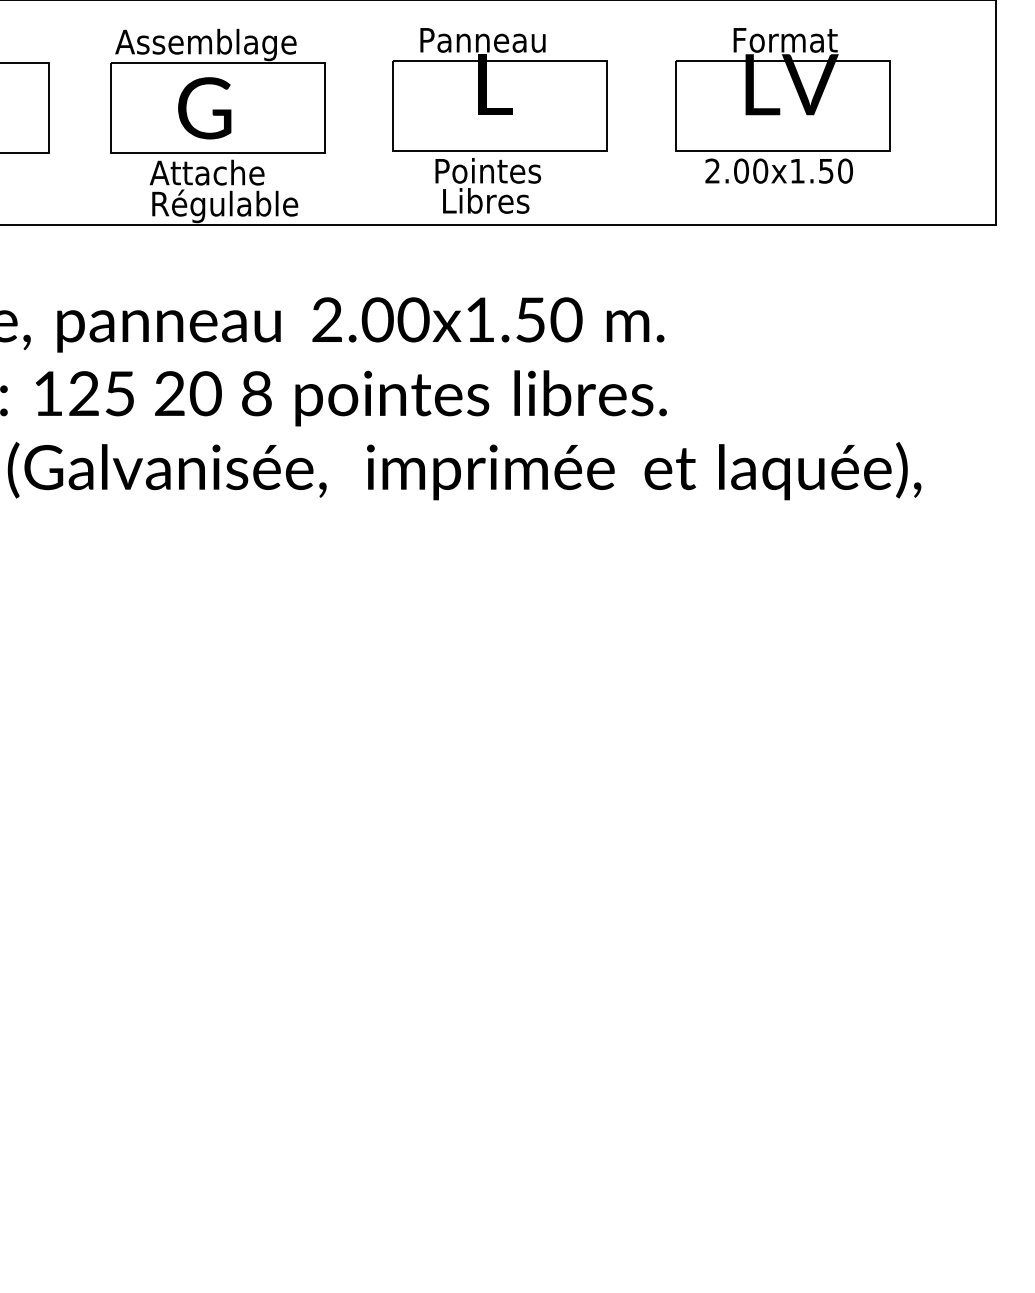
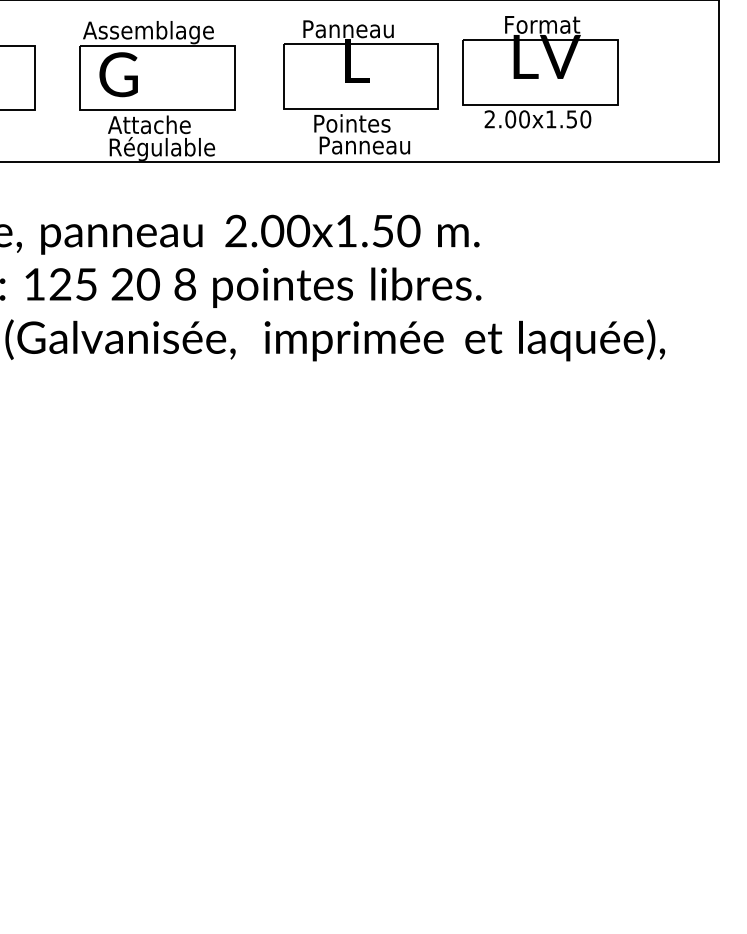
part: (782, 105) -> (540, 71), moved
text: (204, 108) -> (118, 74), moved
text: (507, 200) -> (366, 144), Libres -> Panneau

